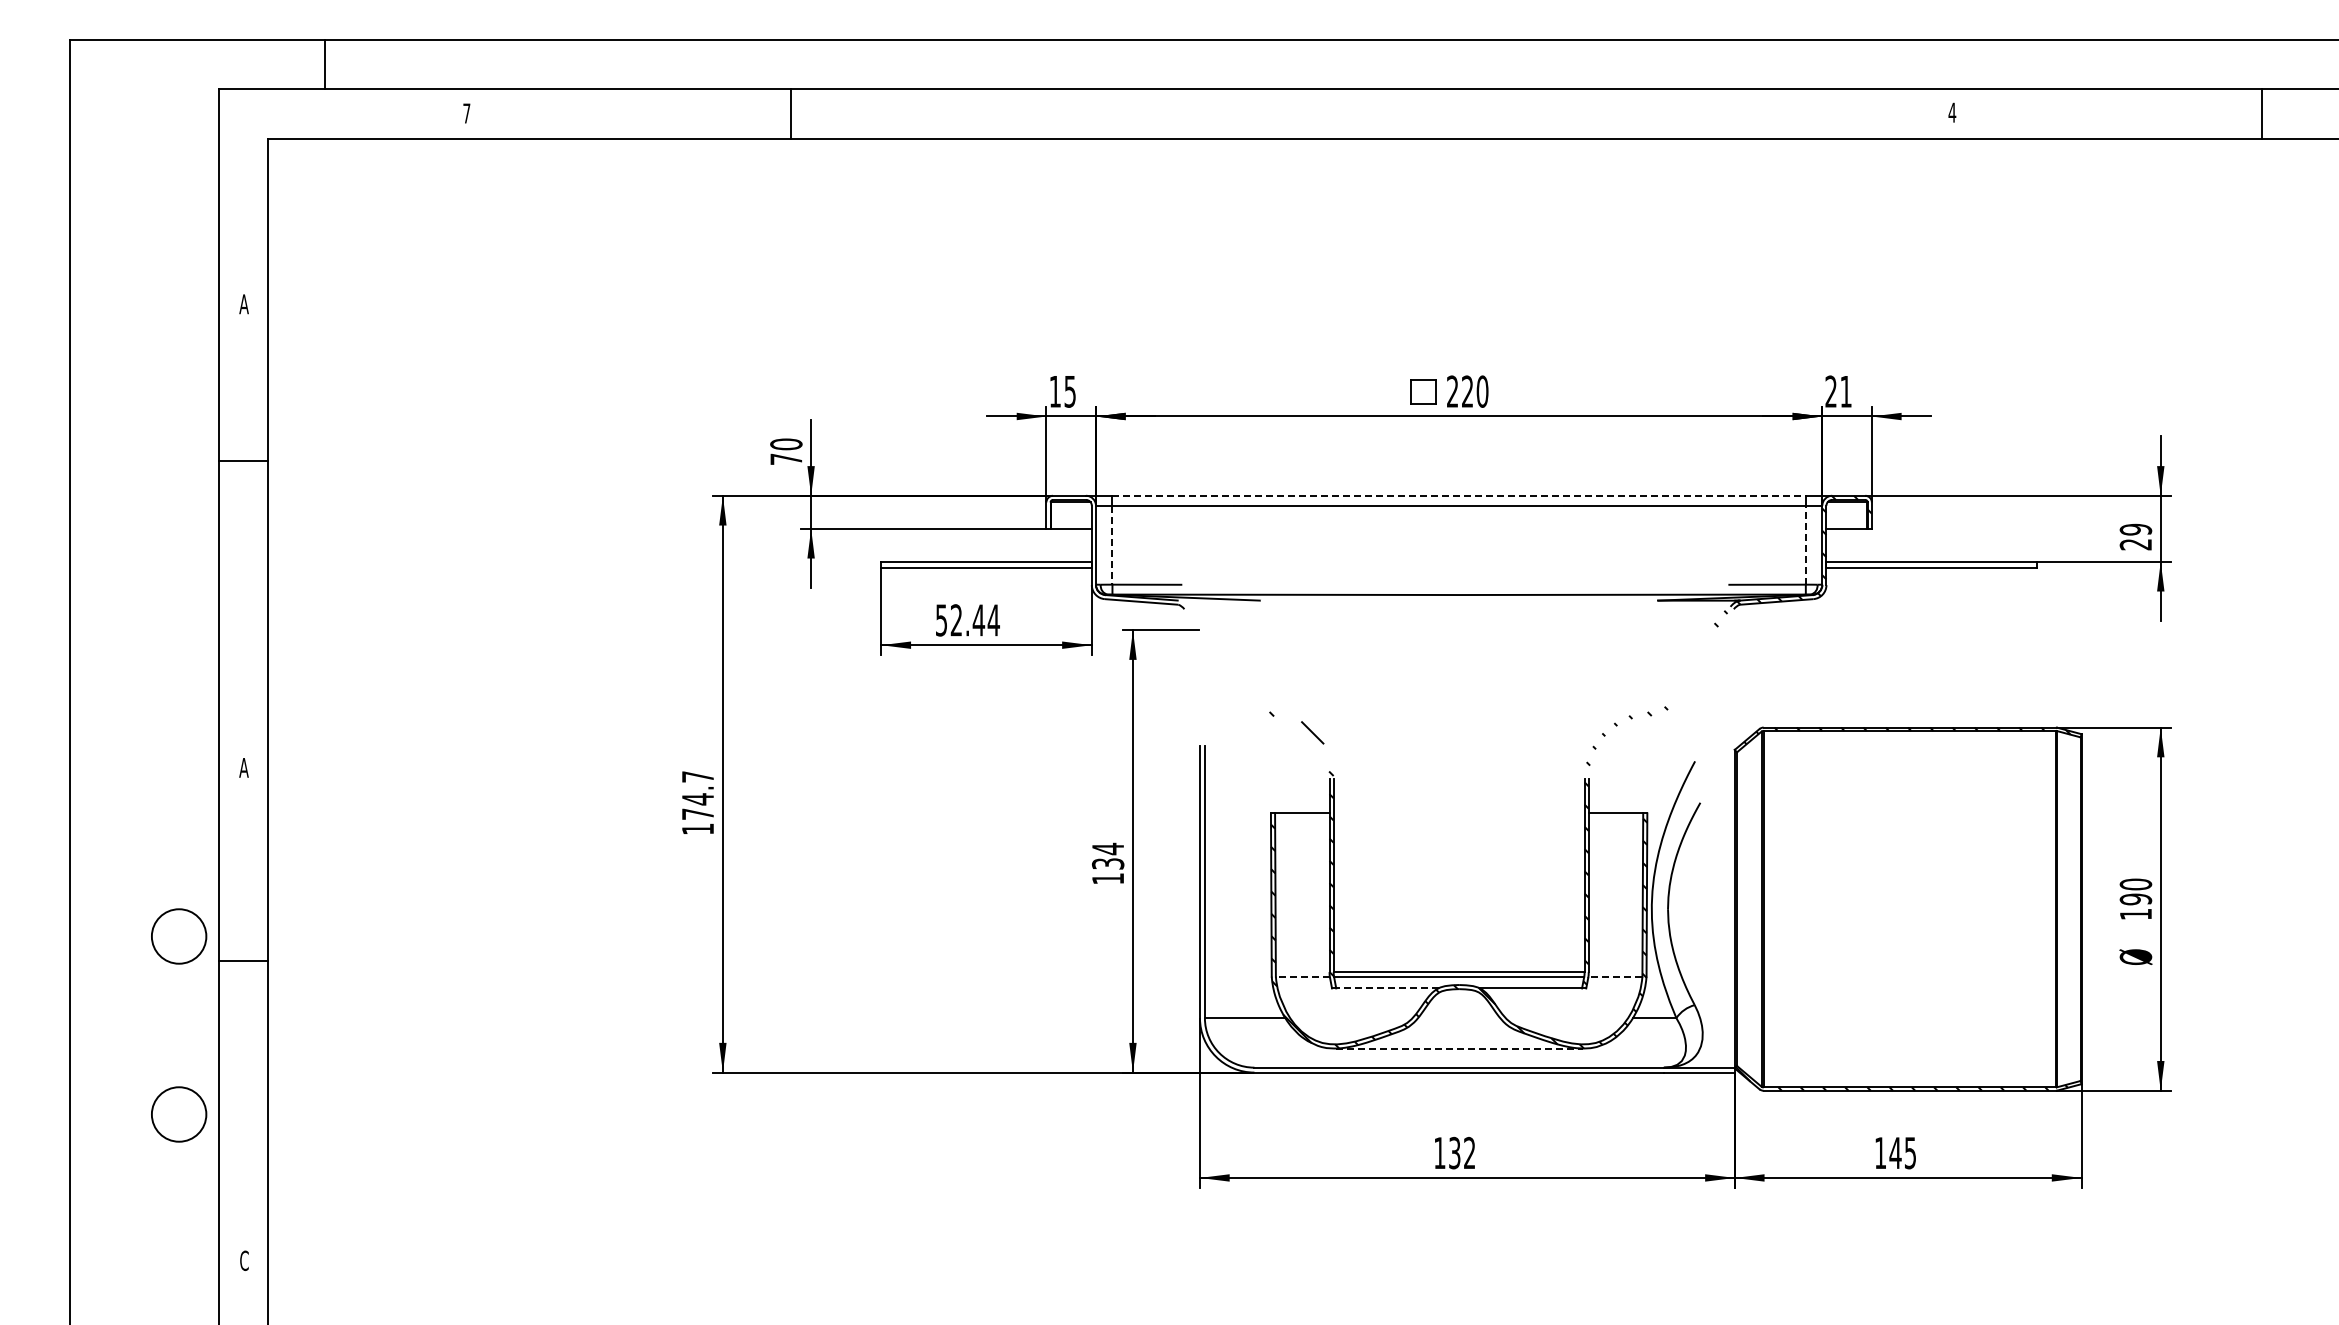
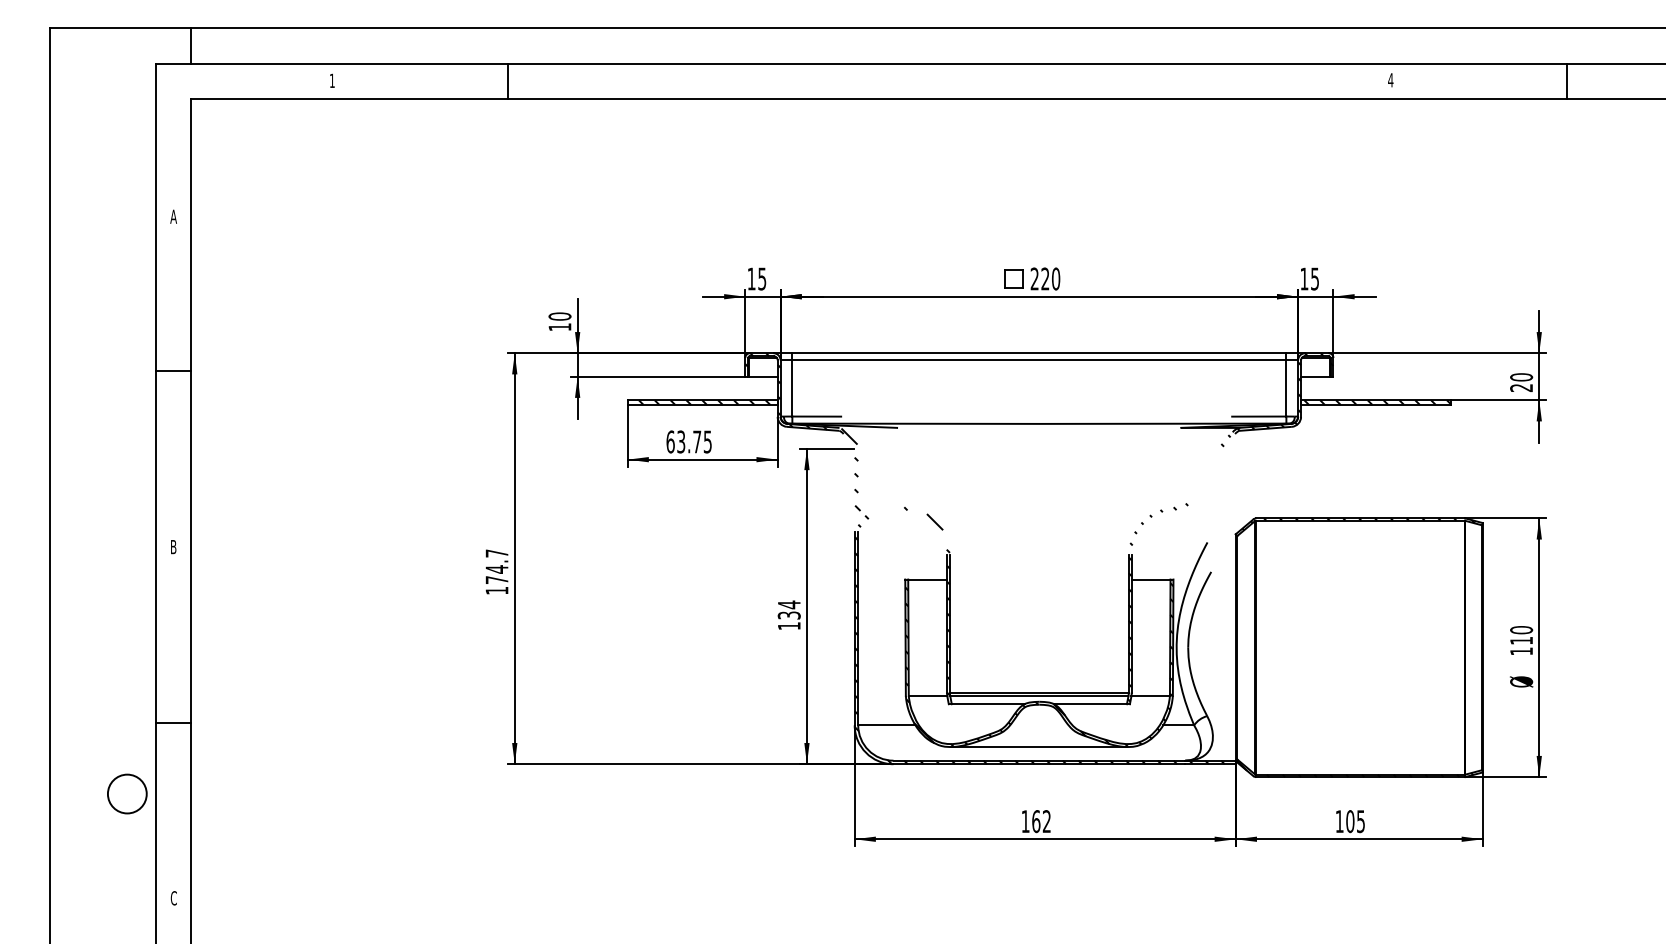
line: (325, 64) -> (191, 45), moved
text: (466, 113) -> (332, 80), 7 -> 1
line: (790, 113) -> (508, 80), moved
line: (2261, 113) -> (1566, 80), moved
text: (1838, 391) -> (1309, 278), 21 -> 15
text: (786, 458) -> (560, 326), 70 -> 10
line: (243, 461) -> (173, 370), moved
line: (1459, 495) -> (1039, 353), dashed -> solid
text: (2136, 529) -> (1521, 377), 29 -> 20
line: (1805, 544) -> (1286, 387), dashed -> solid
line: (1112, 545) -> (792, 388), dashed -> solid
hatch: (1124, 559) -> (800, 398), added
hatch: (981, 564) -> (699, 402), added
hatch: (1933, 564) -> (1377, 402), added
text: (967, 620) -> (689, 442), 52.44 -> 63.75
text: (243, 767) -> (173, 546), A -> B
hatch: (1459, 857) -> (1039, 610), added
text: (2135, 899) -> (1521, 640), 190 -> 110
circle: (179, 936) -> (127, 667), removed
line: (243, 961) -> (173, 723), moved
line: (1302, 976) -> (927, 695), dashed -> solid
line: (1615, 976) -> (1150, 695), dashed -> solid
line: (1386, 988) -> (987, 704), dashed -> solid
line: (1459, 1048) -> (1039, 747), dashed -> solid
text: (1454, 1152) -> (1036, 821), 132 -> 162
text: (1895, 1152) -> (1350, 821), 145 -> 105

